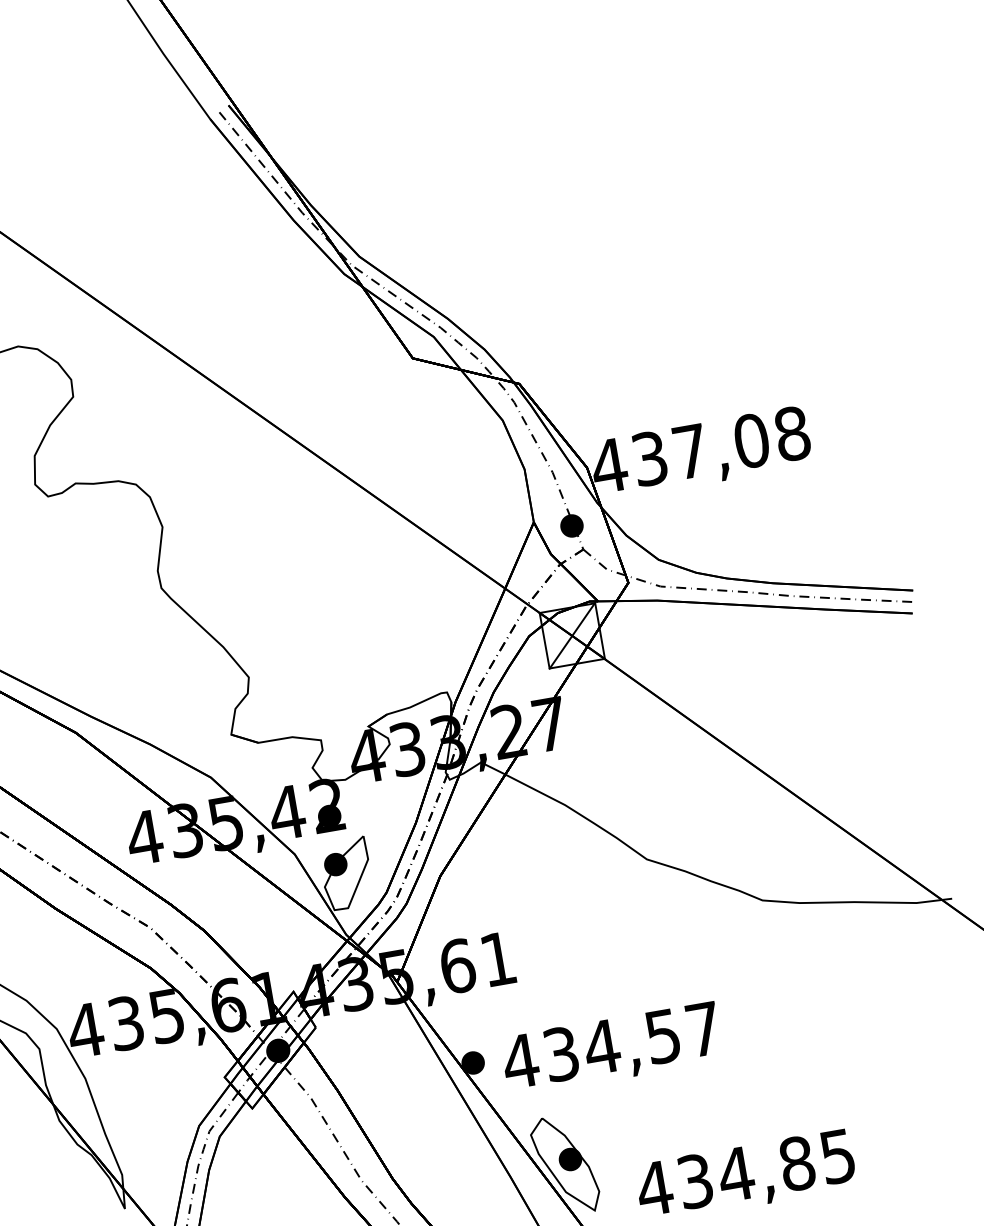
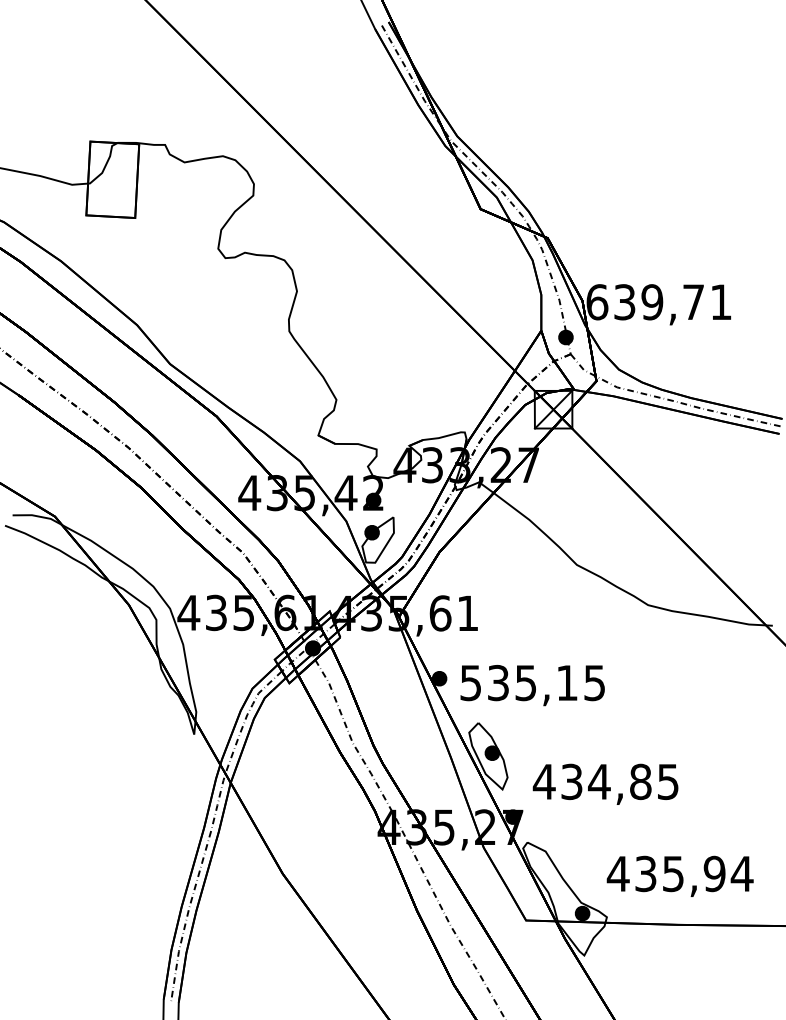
text: (699, 450) -> (658, 302), 437,08 -> 639,71
text: (610, 1046) -> (531, 683), 434,57 -> 535,15

